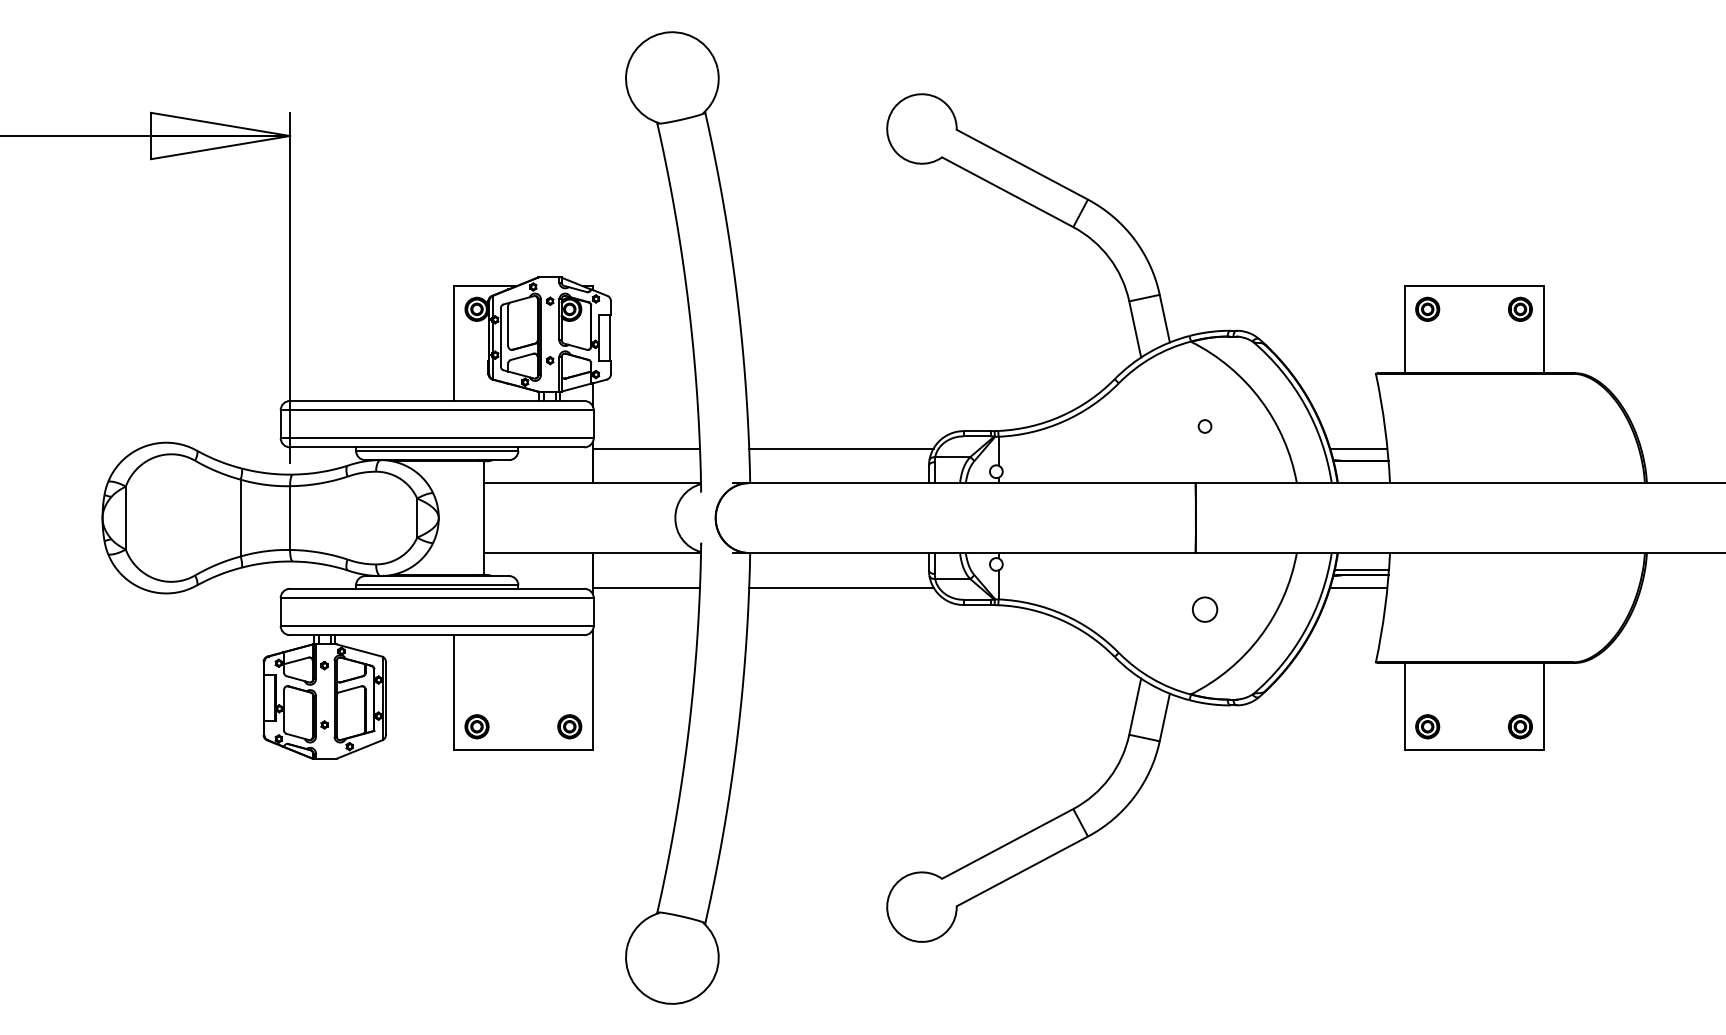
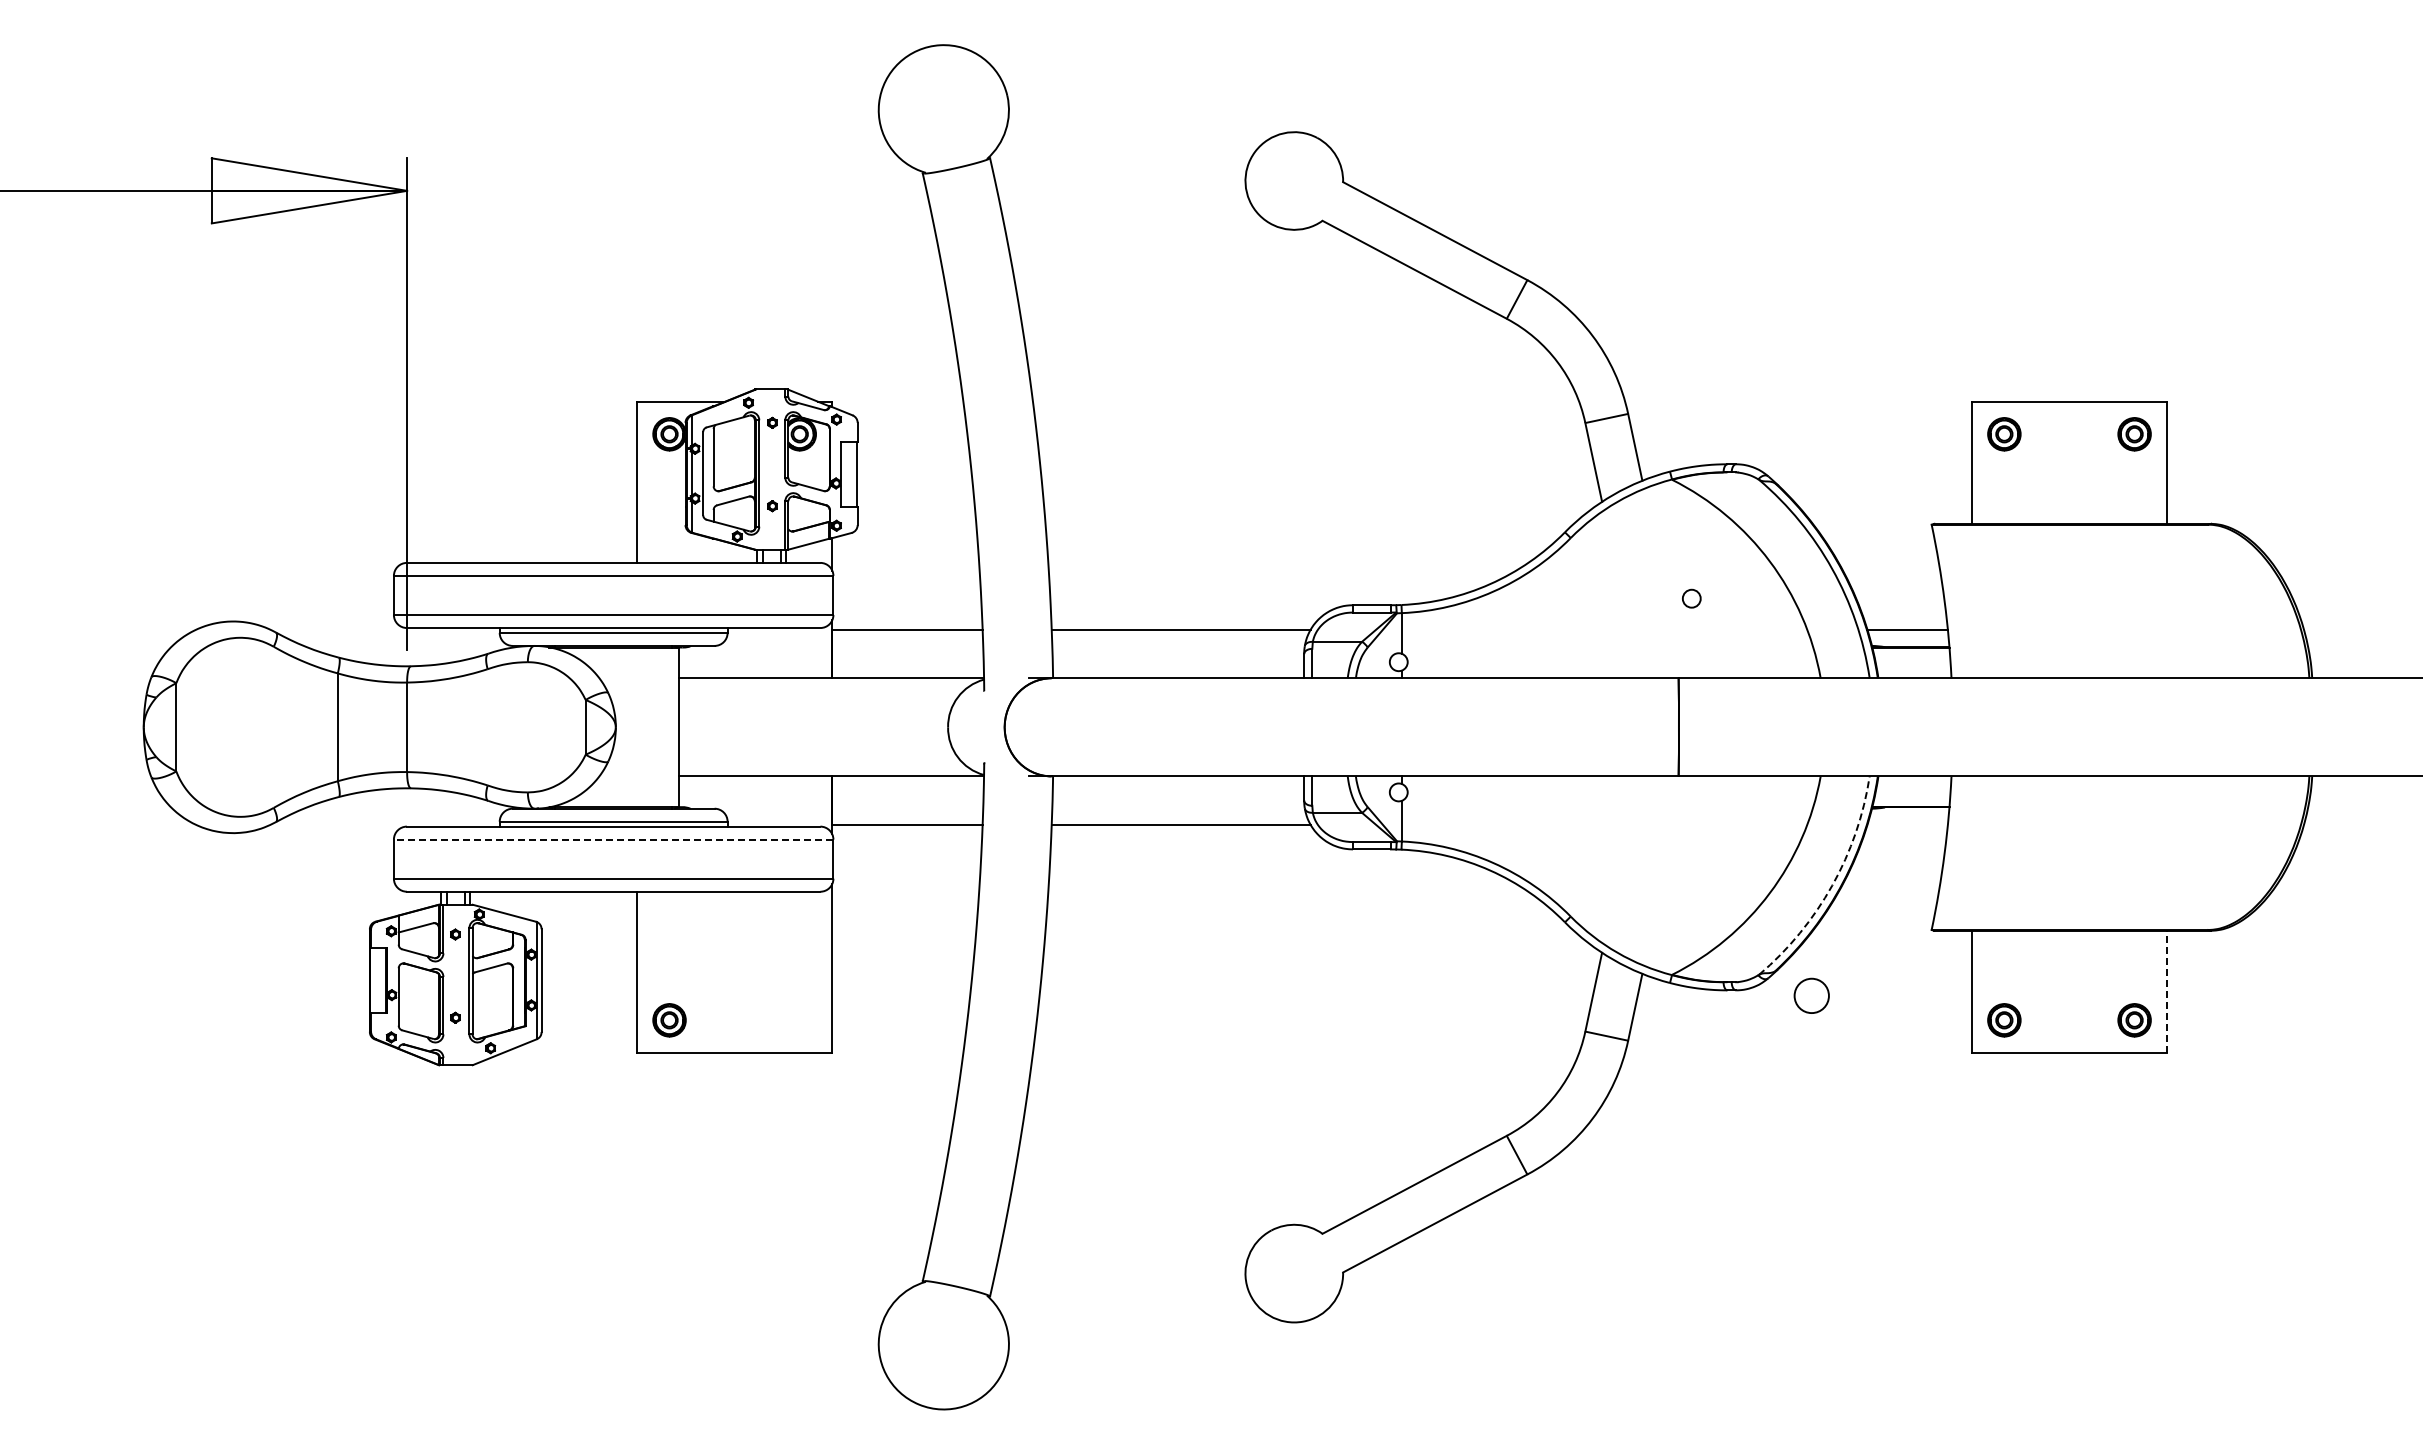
line: (1361, 570) -> (1911, 800), removed
line: (1358, 588) -> (1907, 825), removed
line: (437, 597) -> (613, 839), solid -> dashed
circle: (1204, 609) -> (1811, 995), moved
arc: (1305, 630) -> (1832, 885), solid -> dashed
line: (1543, 706) -> (2167, 991), solid -> dashed
part: (569, 726) -> (799, 1020), removed

